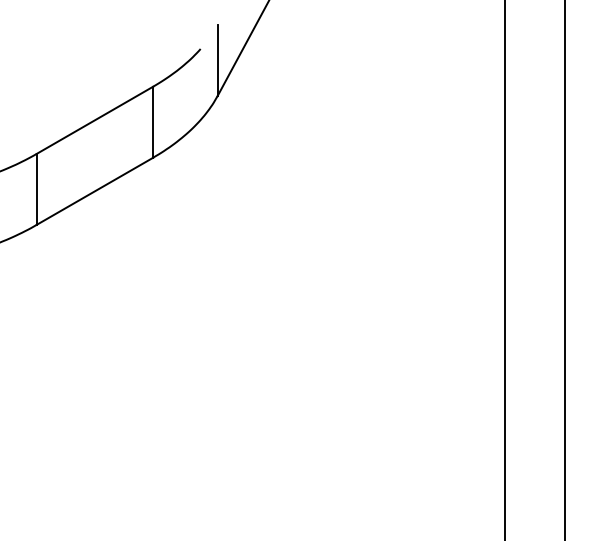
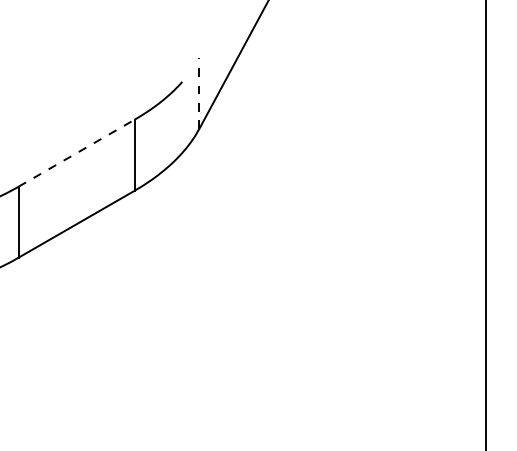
line: (217, 60) -> (199, 93), solid -> dashed
line: (95, 120) -> (77, 153), solid -> dashed

